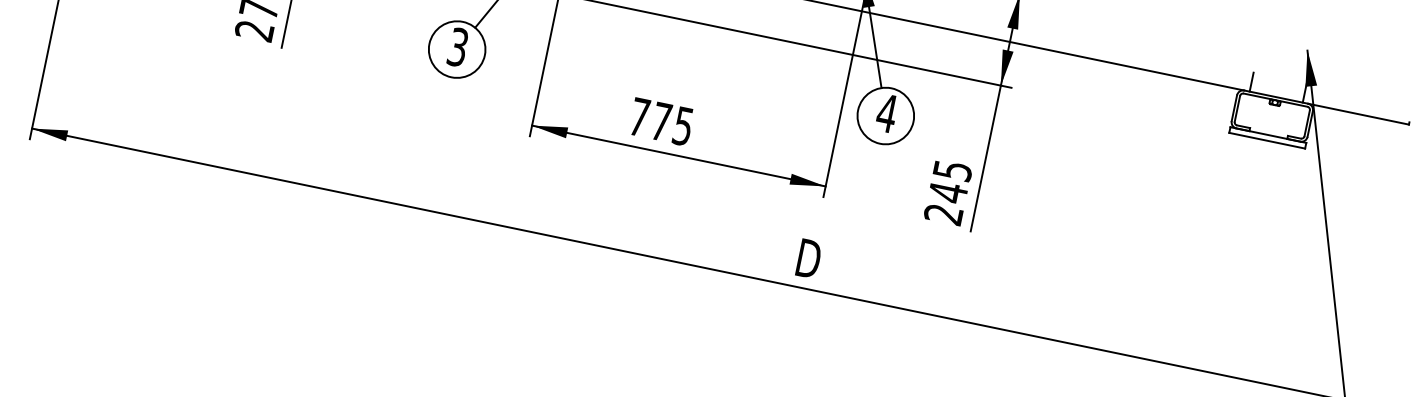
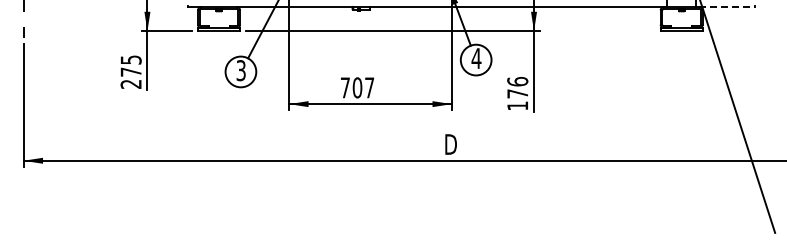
line: (1358, 115) -> (727, 7), solid -> dashed
text: (672, 123) -> (363, 87), 775 -> 707
text: (947, 191) -> (517, 93), 245 -> 176

